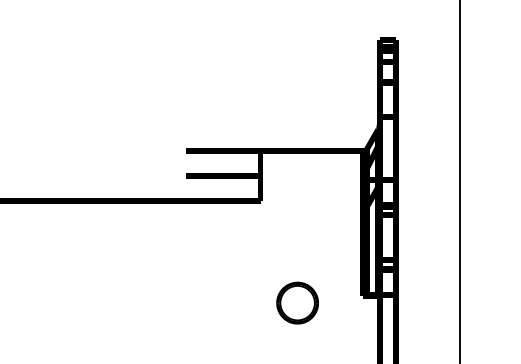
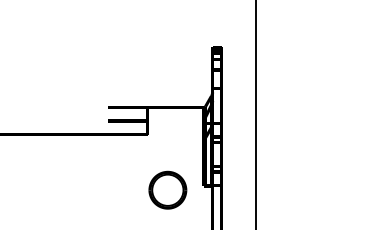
part: (296, 301) -> (167, 189), size x1.67

